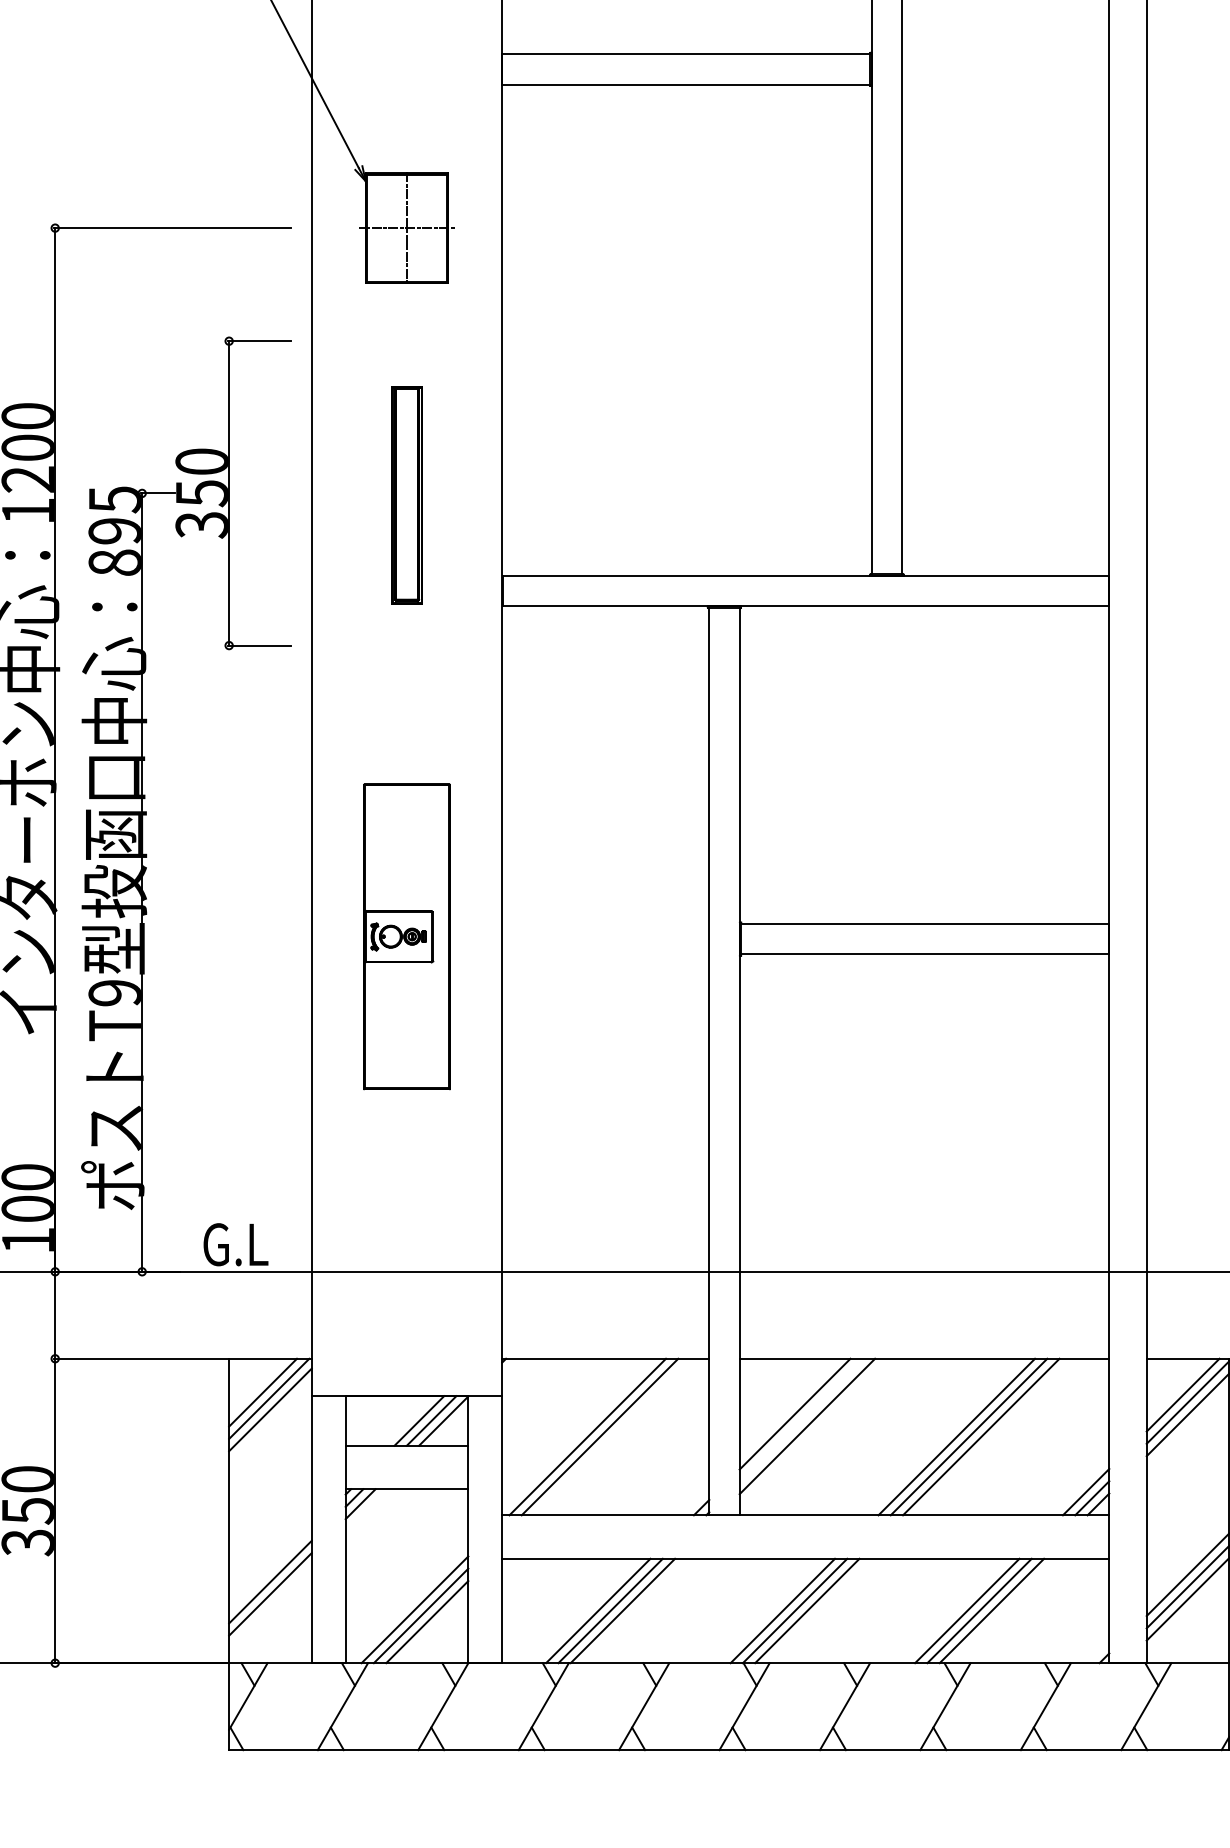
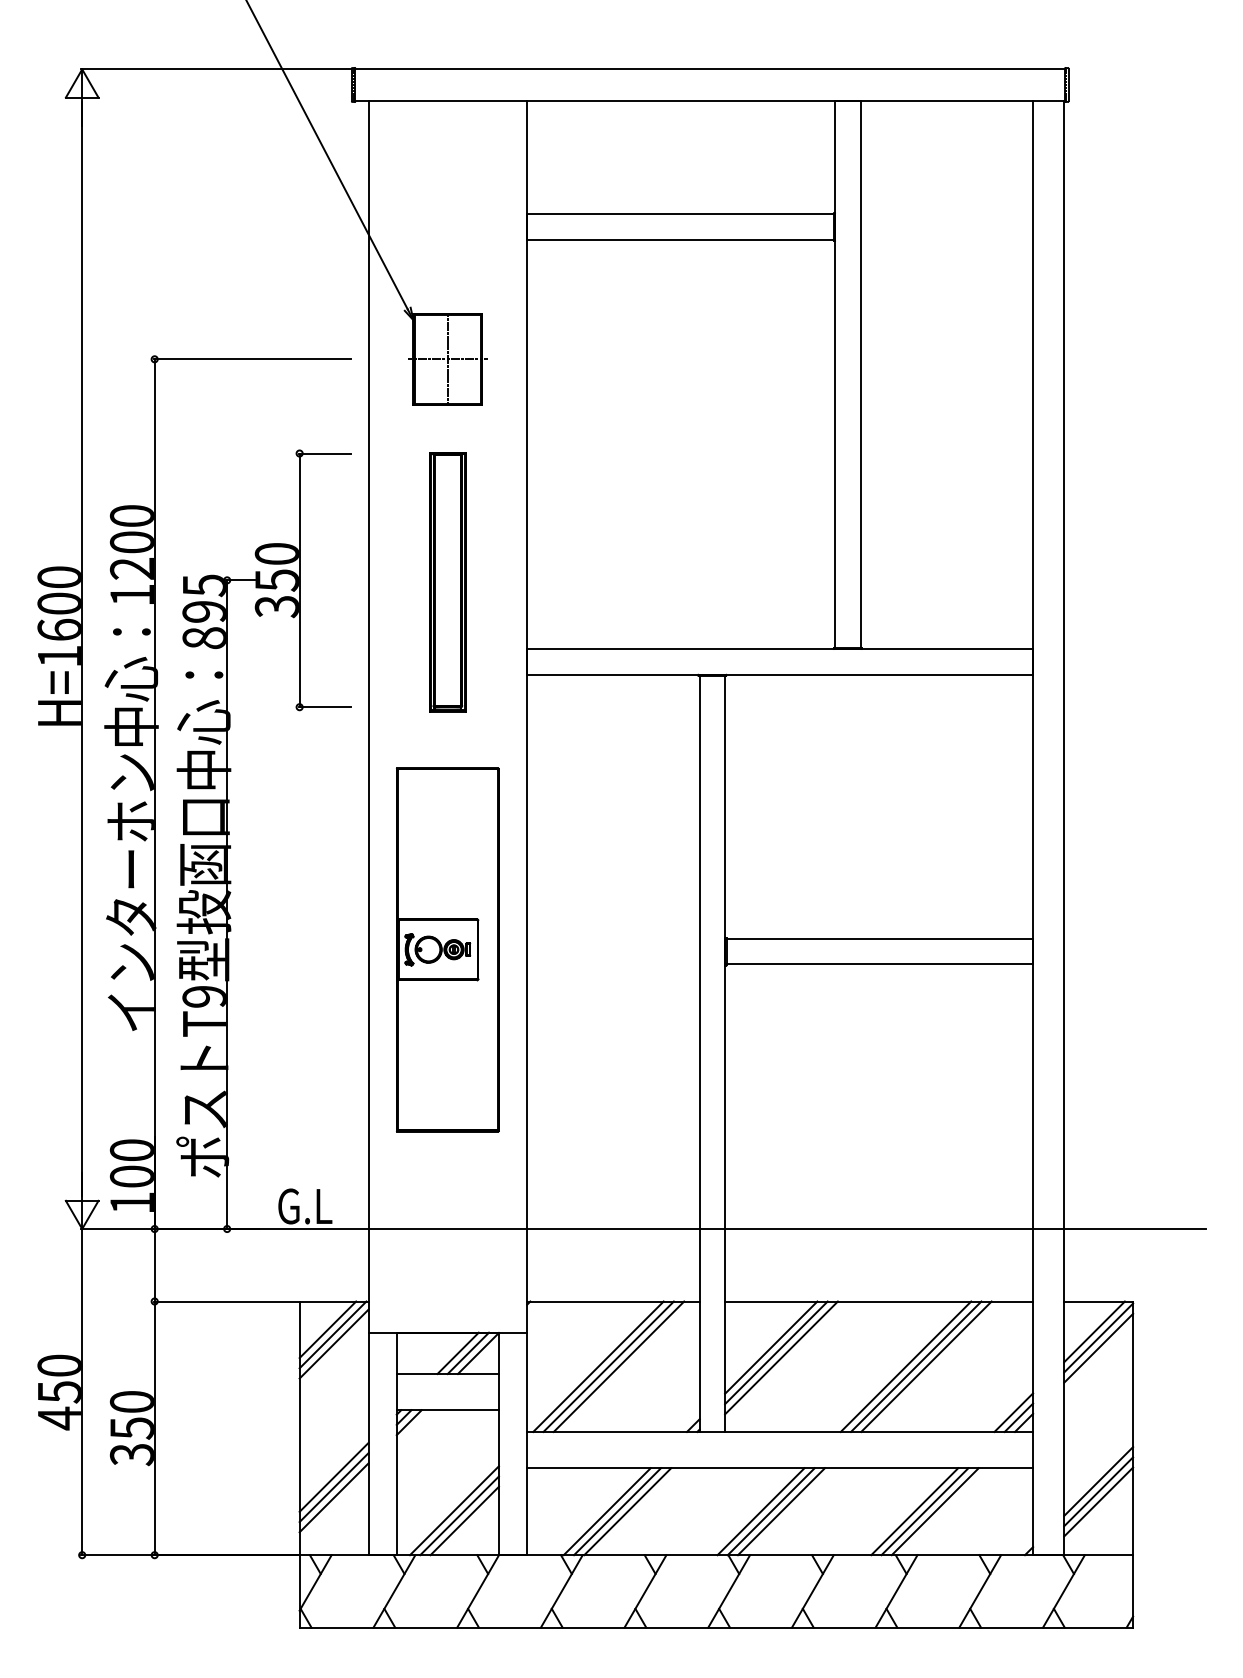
part: (406, 495) -> (447, 582), size x1.43
part: (406, 936) -> (447, 949), size x1.43
line: (801, 1419) -> (776, 1352), added
line: (611, 1436) -> (618, 1366), added
line: (269, 1568) -> (333, 1476), added

